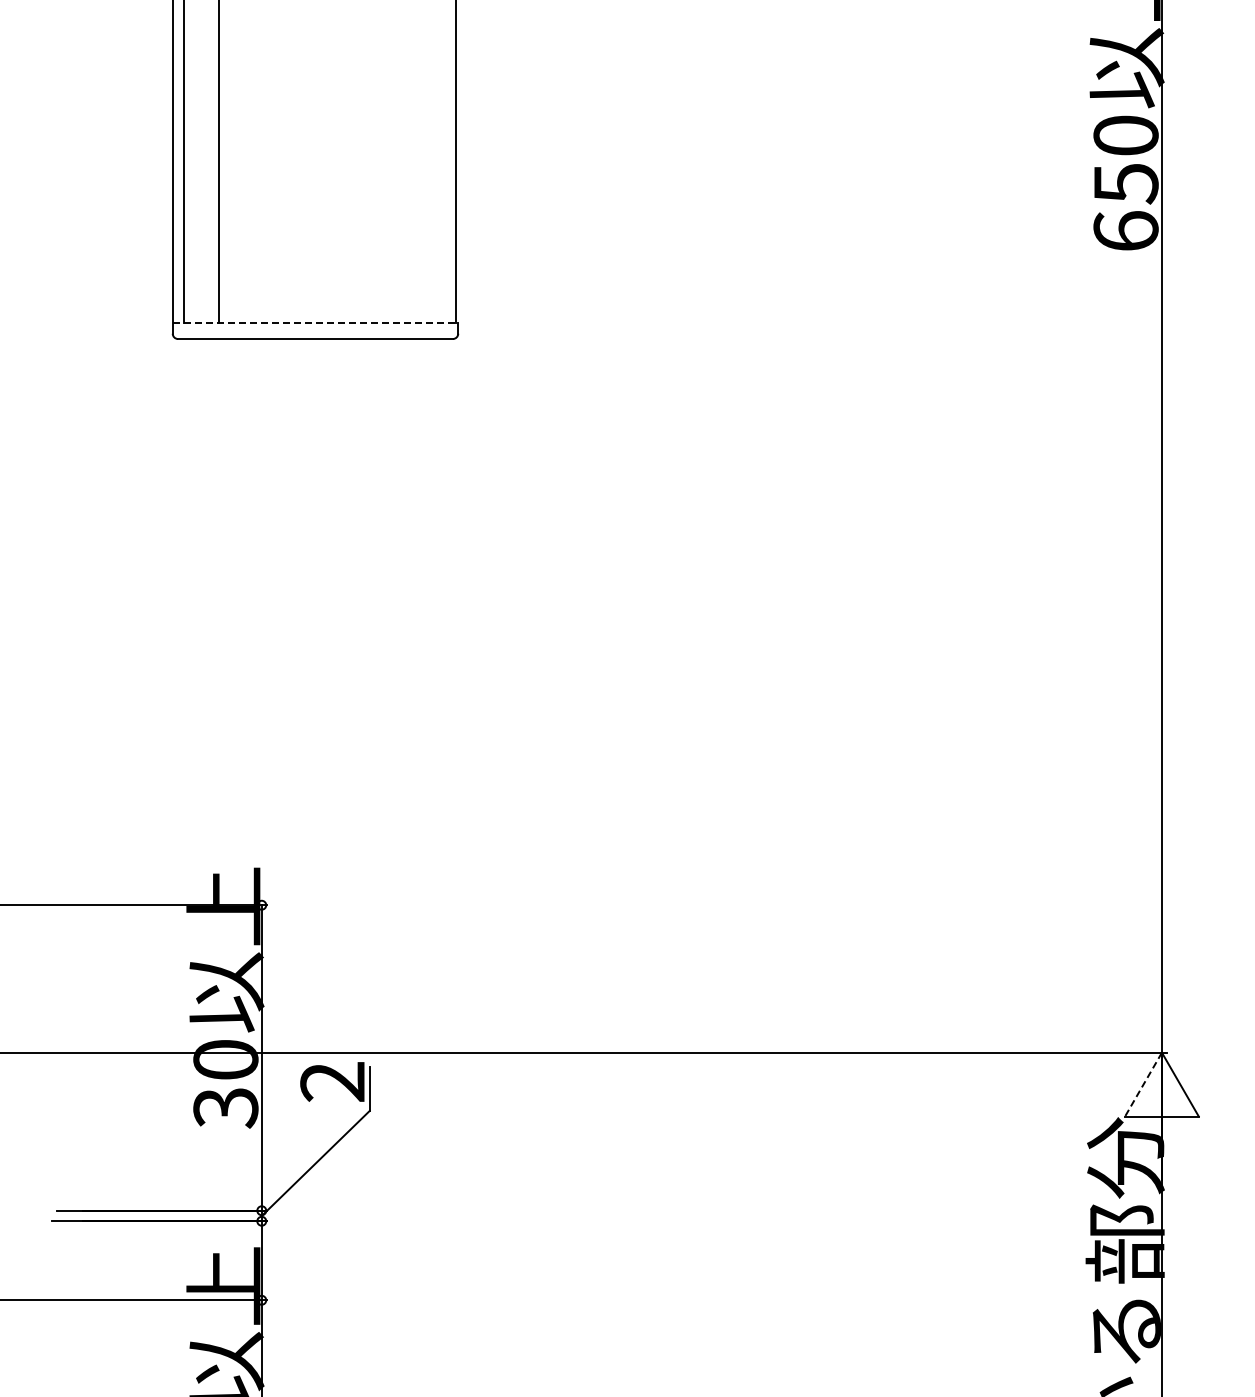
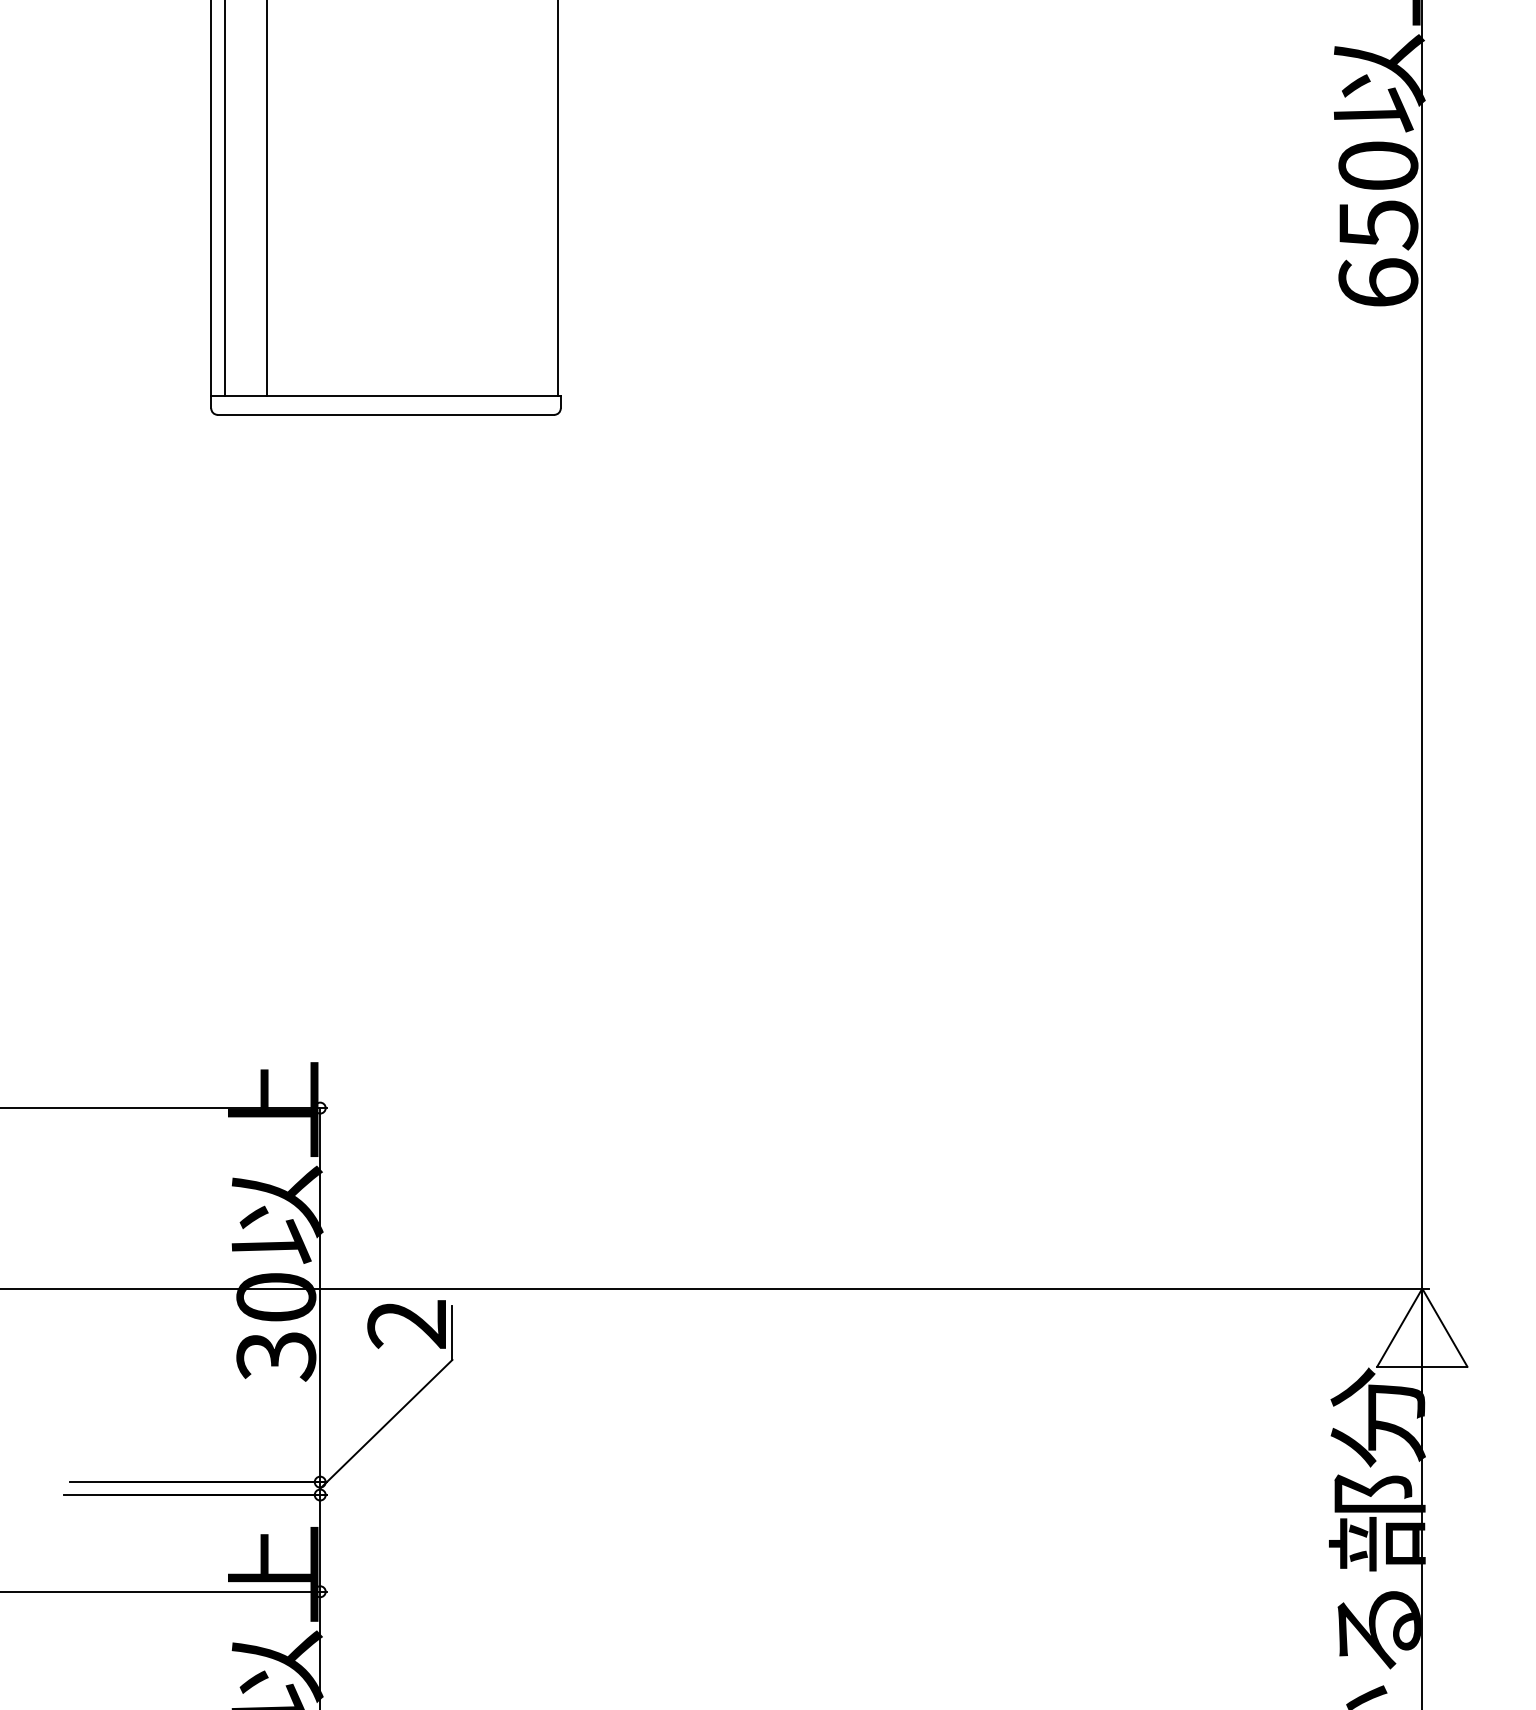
line: (315, 323) -> (386, 395), dashed -> solid
line: (1143, 1084) -> (1399, 1327), dashed -> solid

